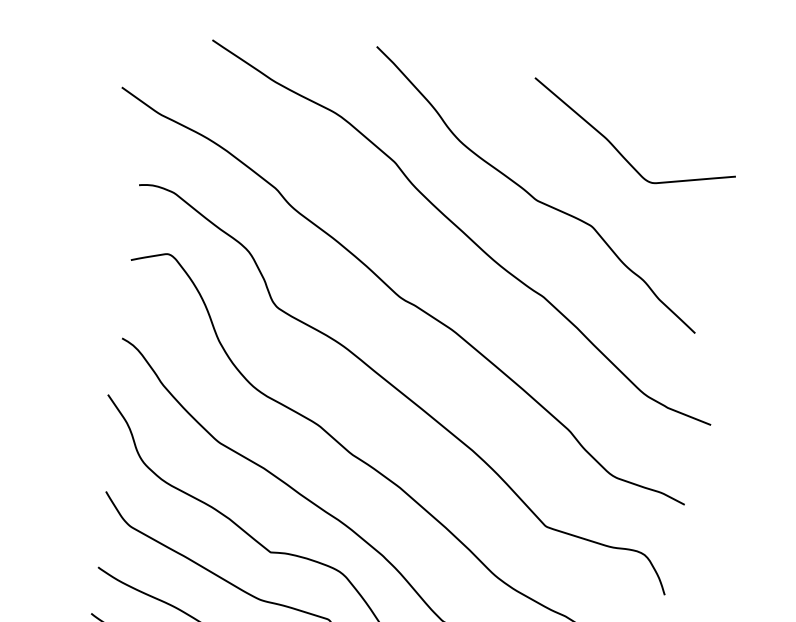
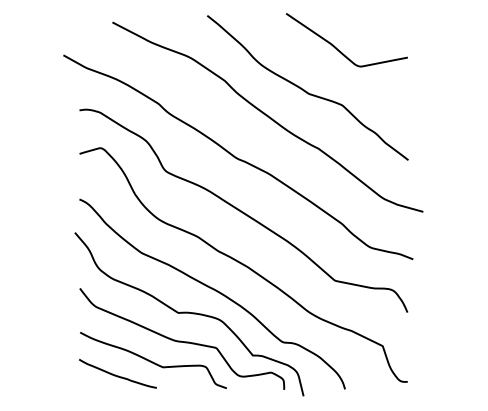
curve: (621, 151) -> (340, 50), moved

